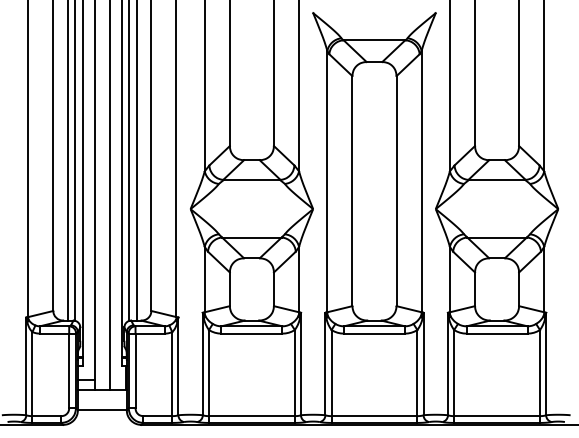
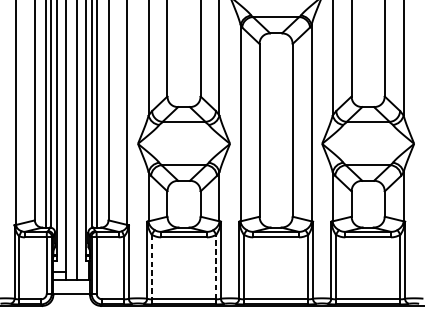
line: (294, 372) -> (216, 266), solid -> dashed
line: (208, 373) -> (151, 267), solid -> dashed

